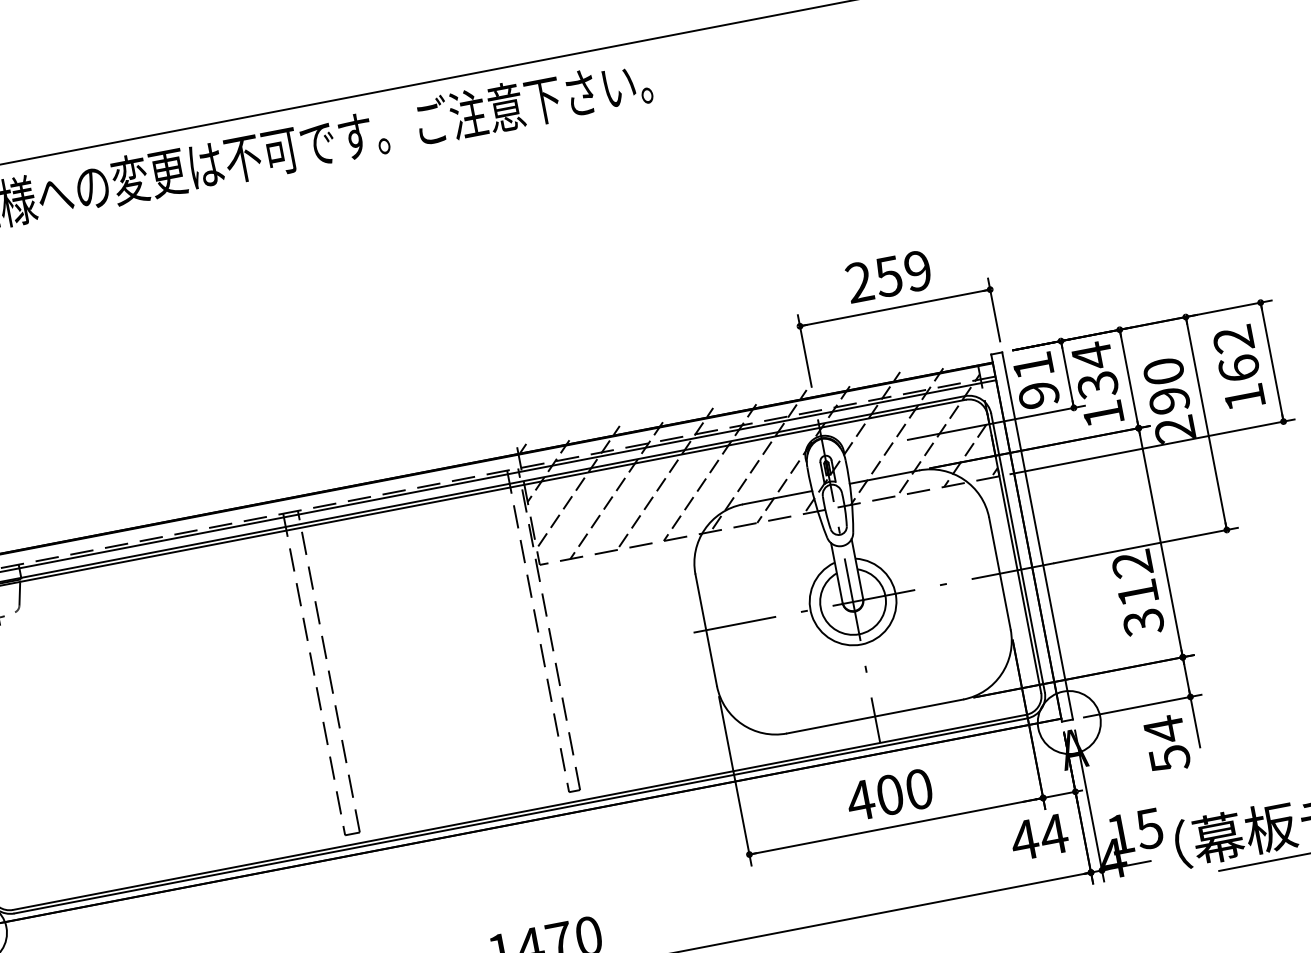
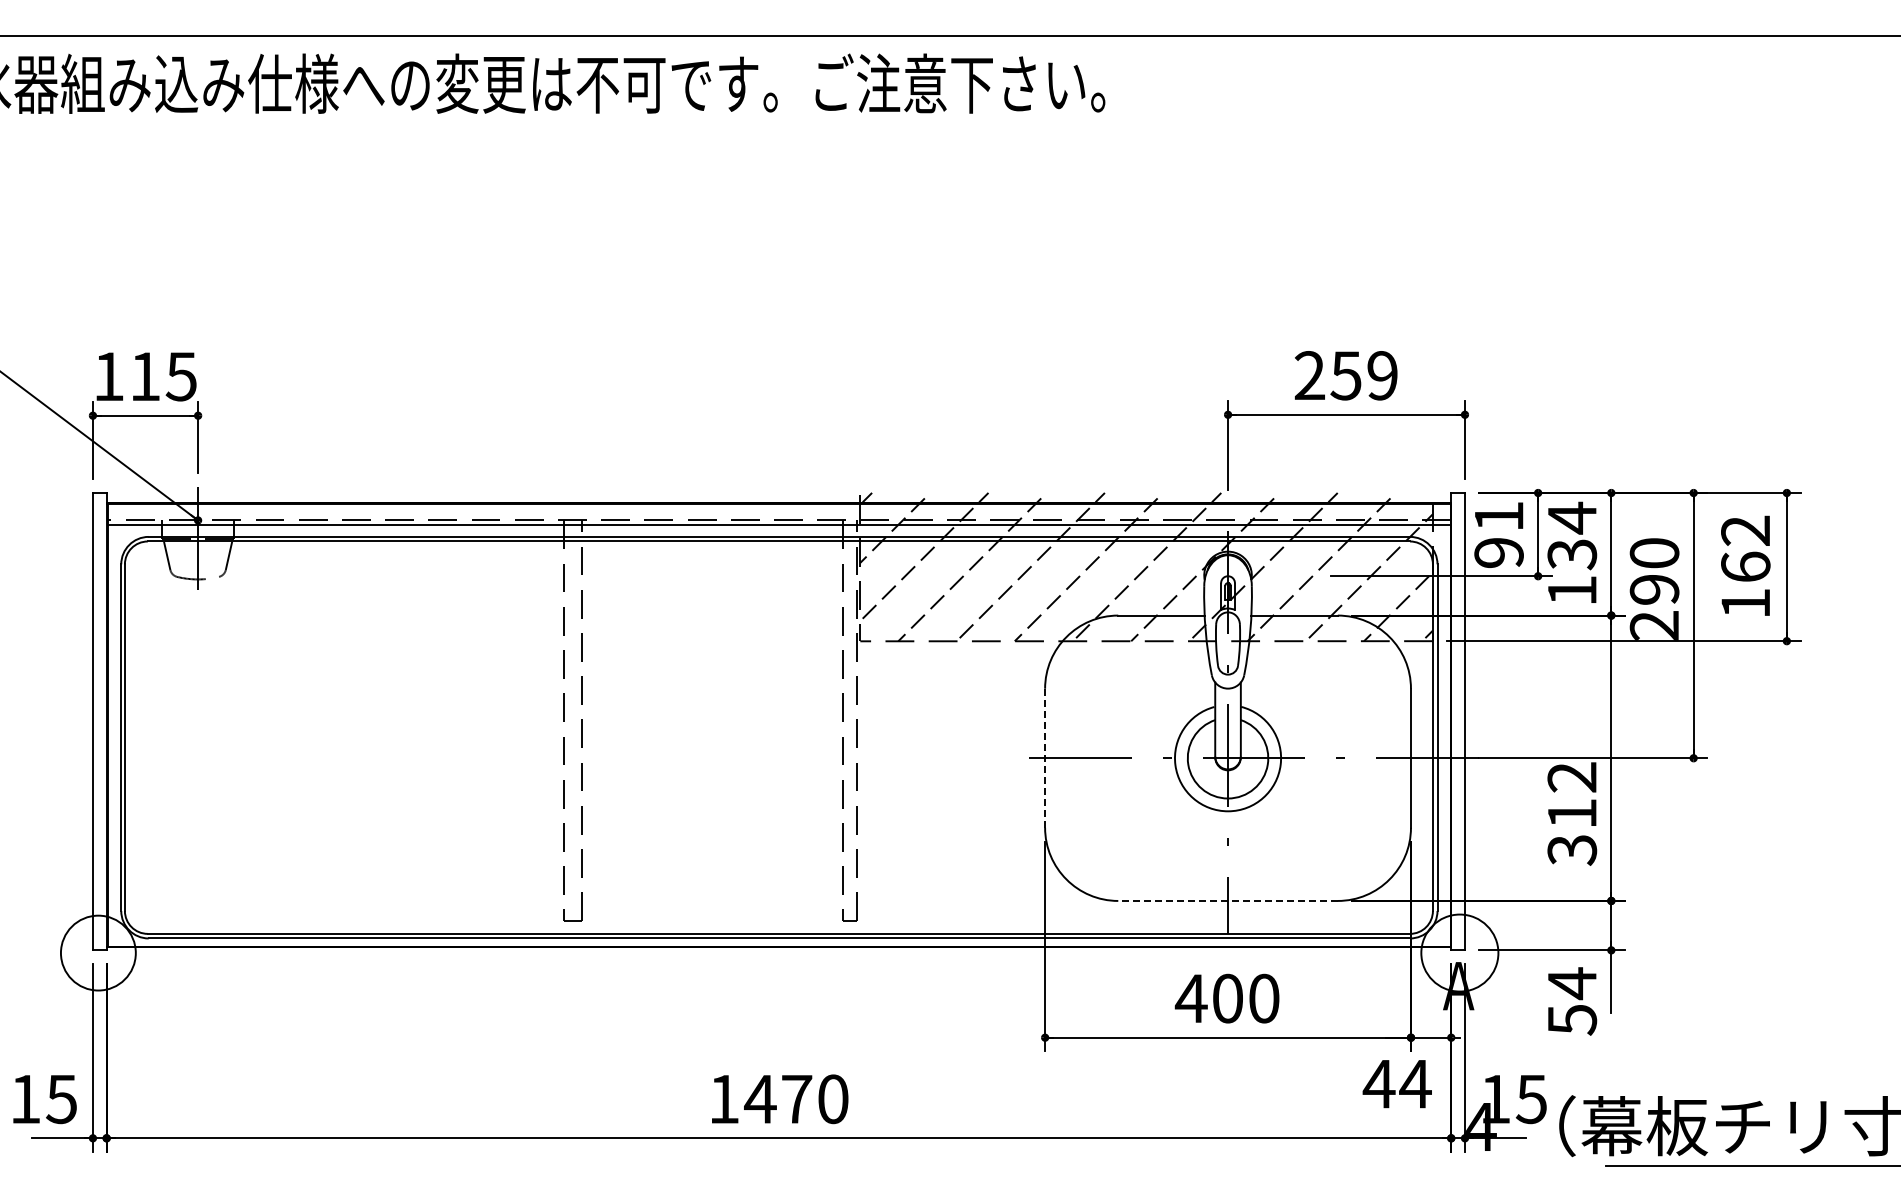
line: (706, 630) -> (1045, 758), solid -> dashed
line: (875, 716) -> (1228, 900), solid -> dashed

